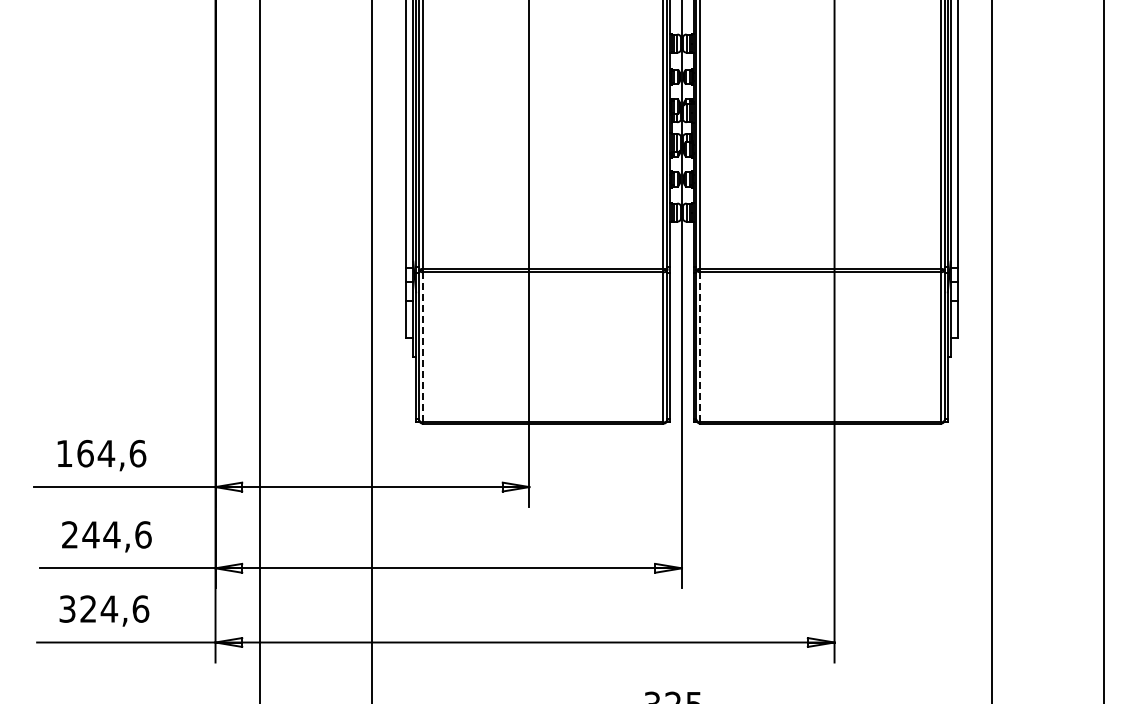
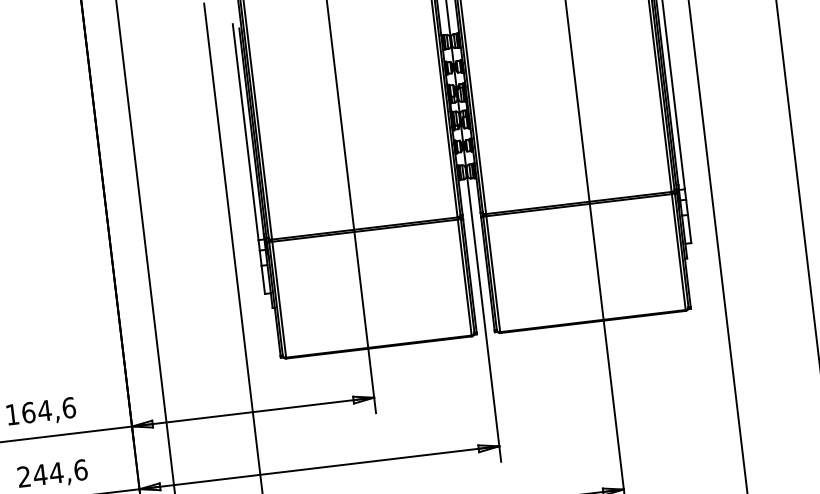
line: (423, 346) -> (279, 298), dashed -> solid
line: (700, 346) -> (493, 273), dashed -> solid

